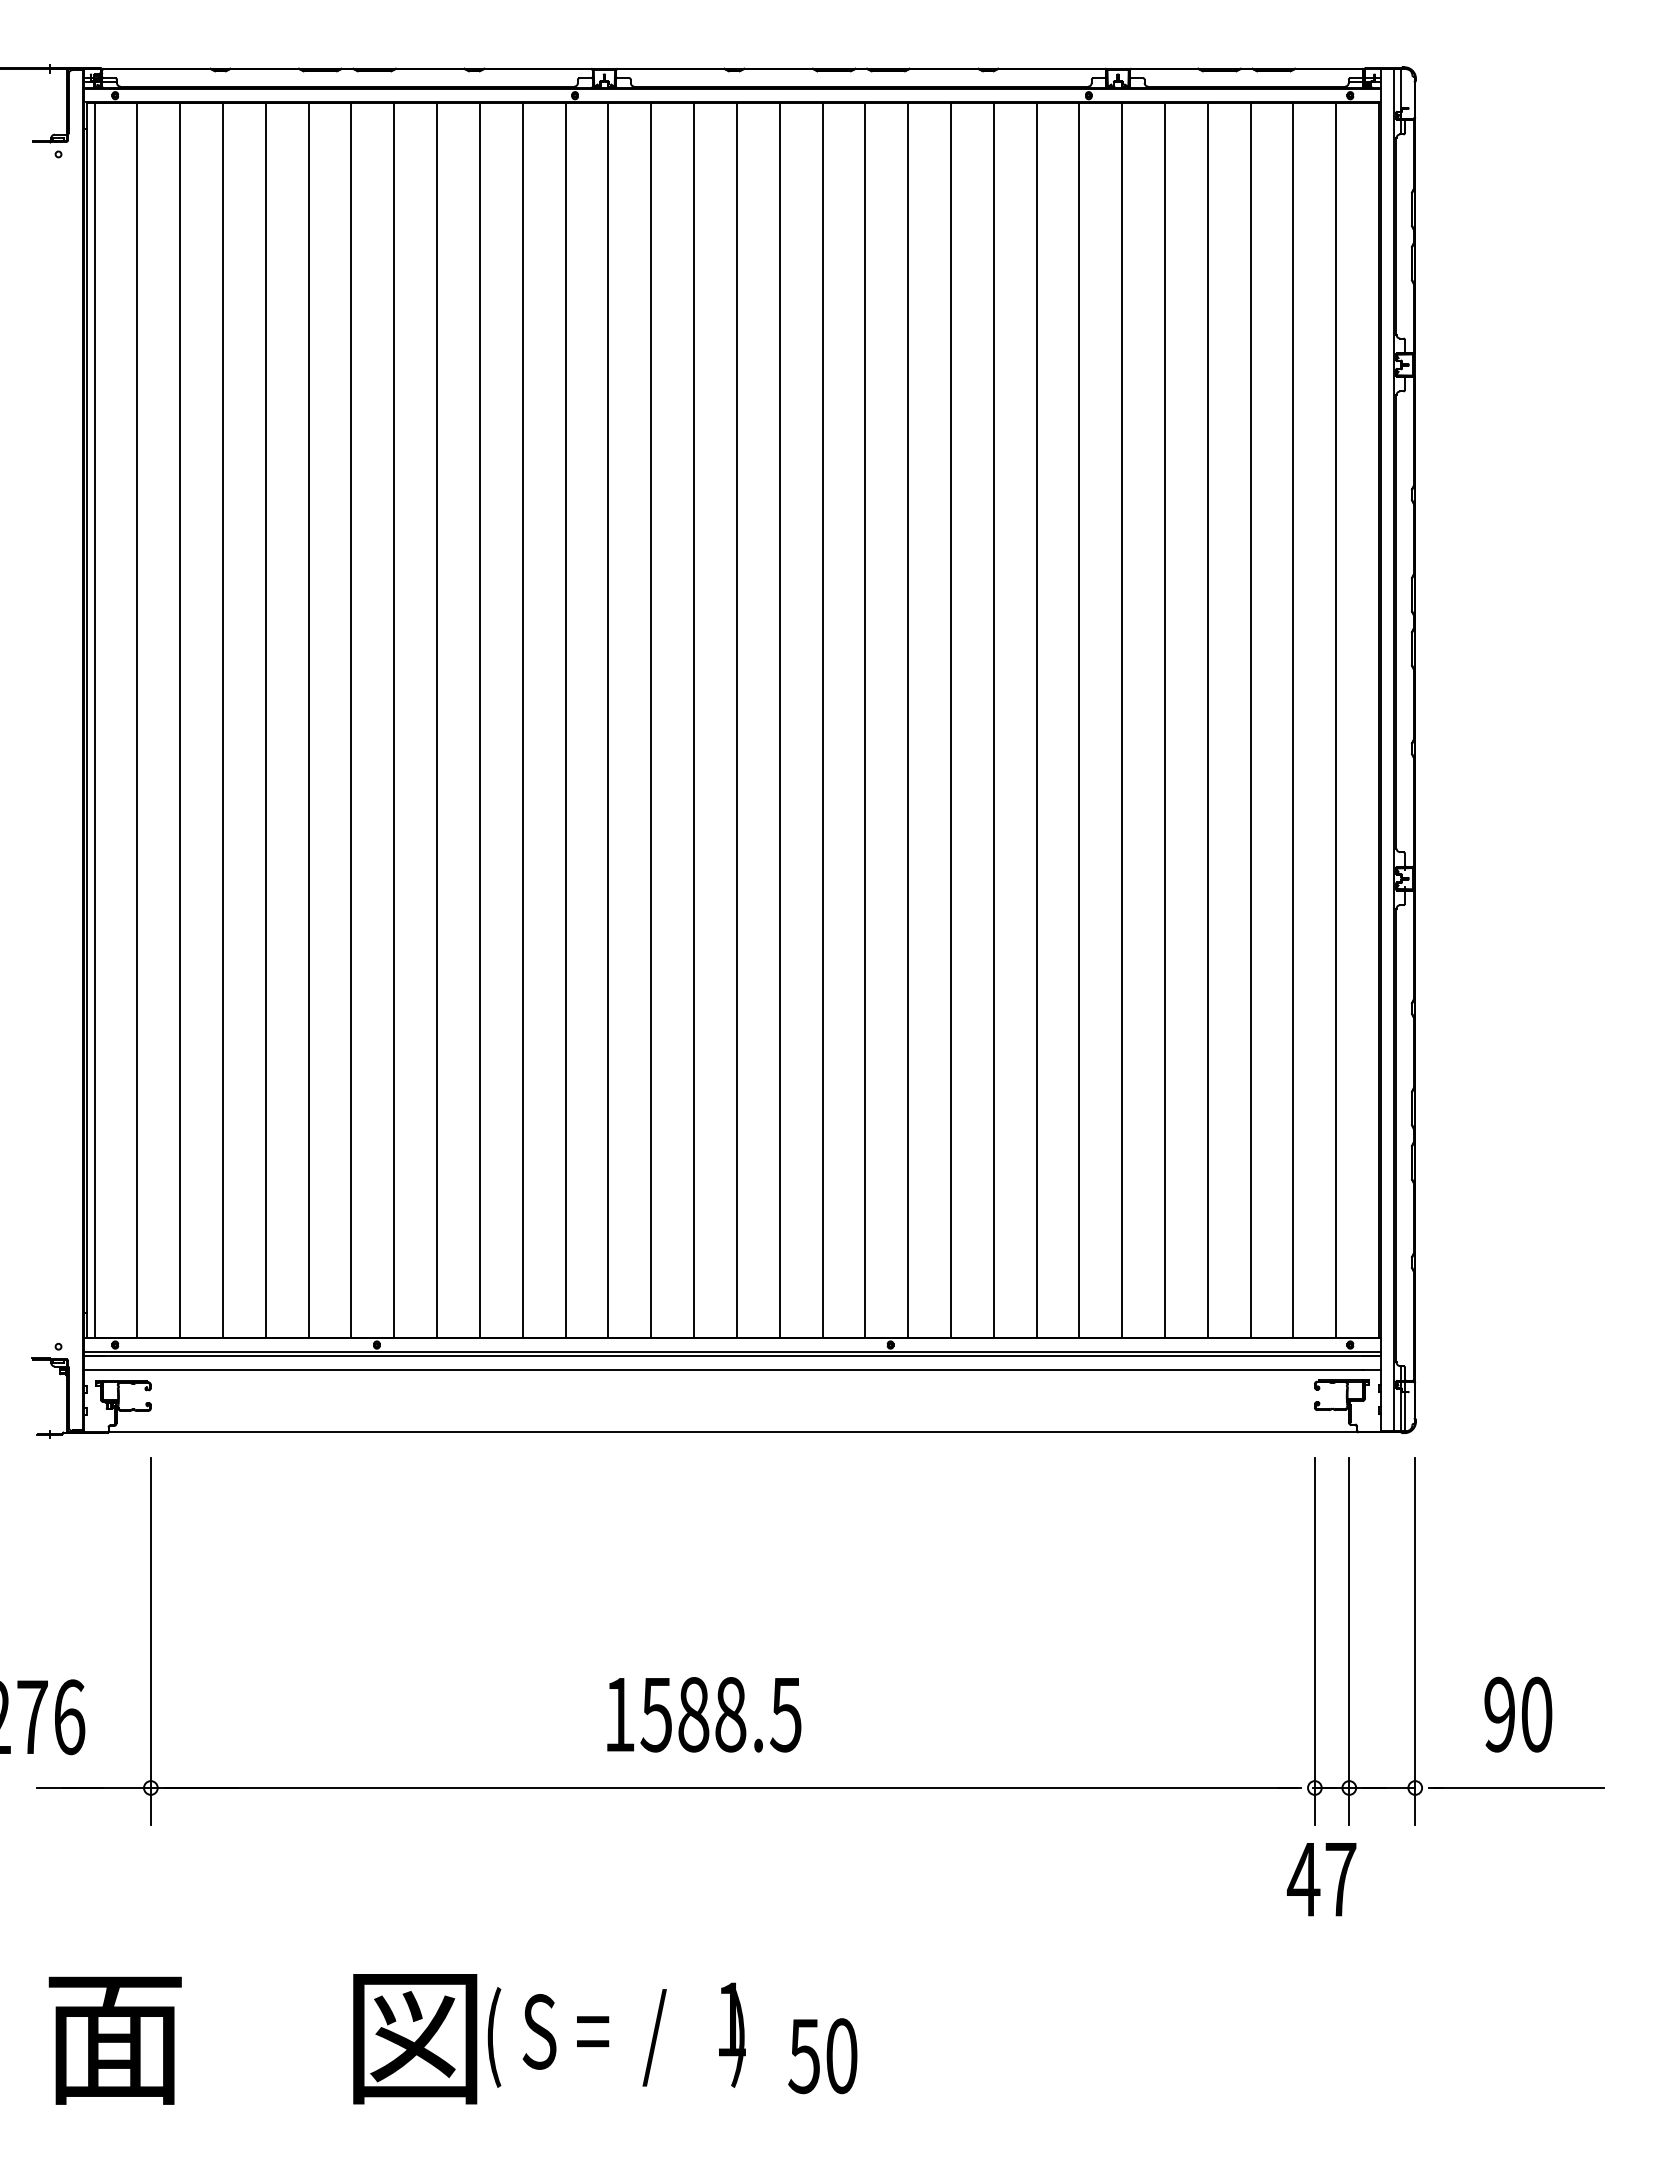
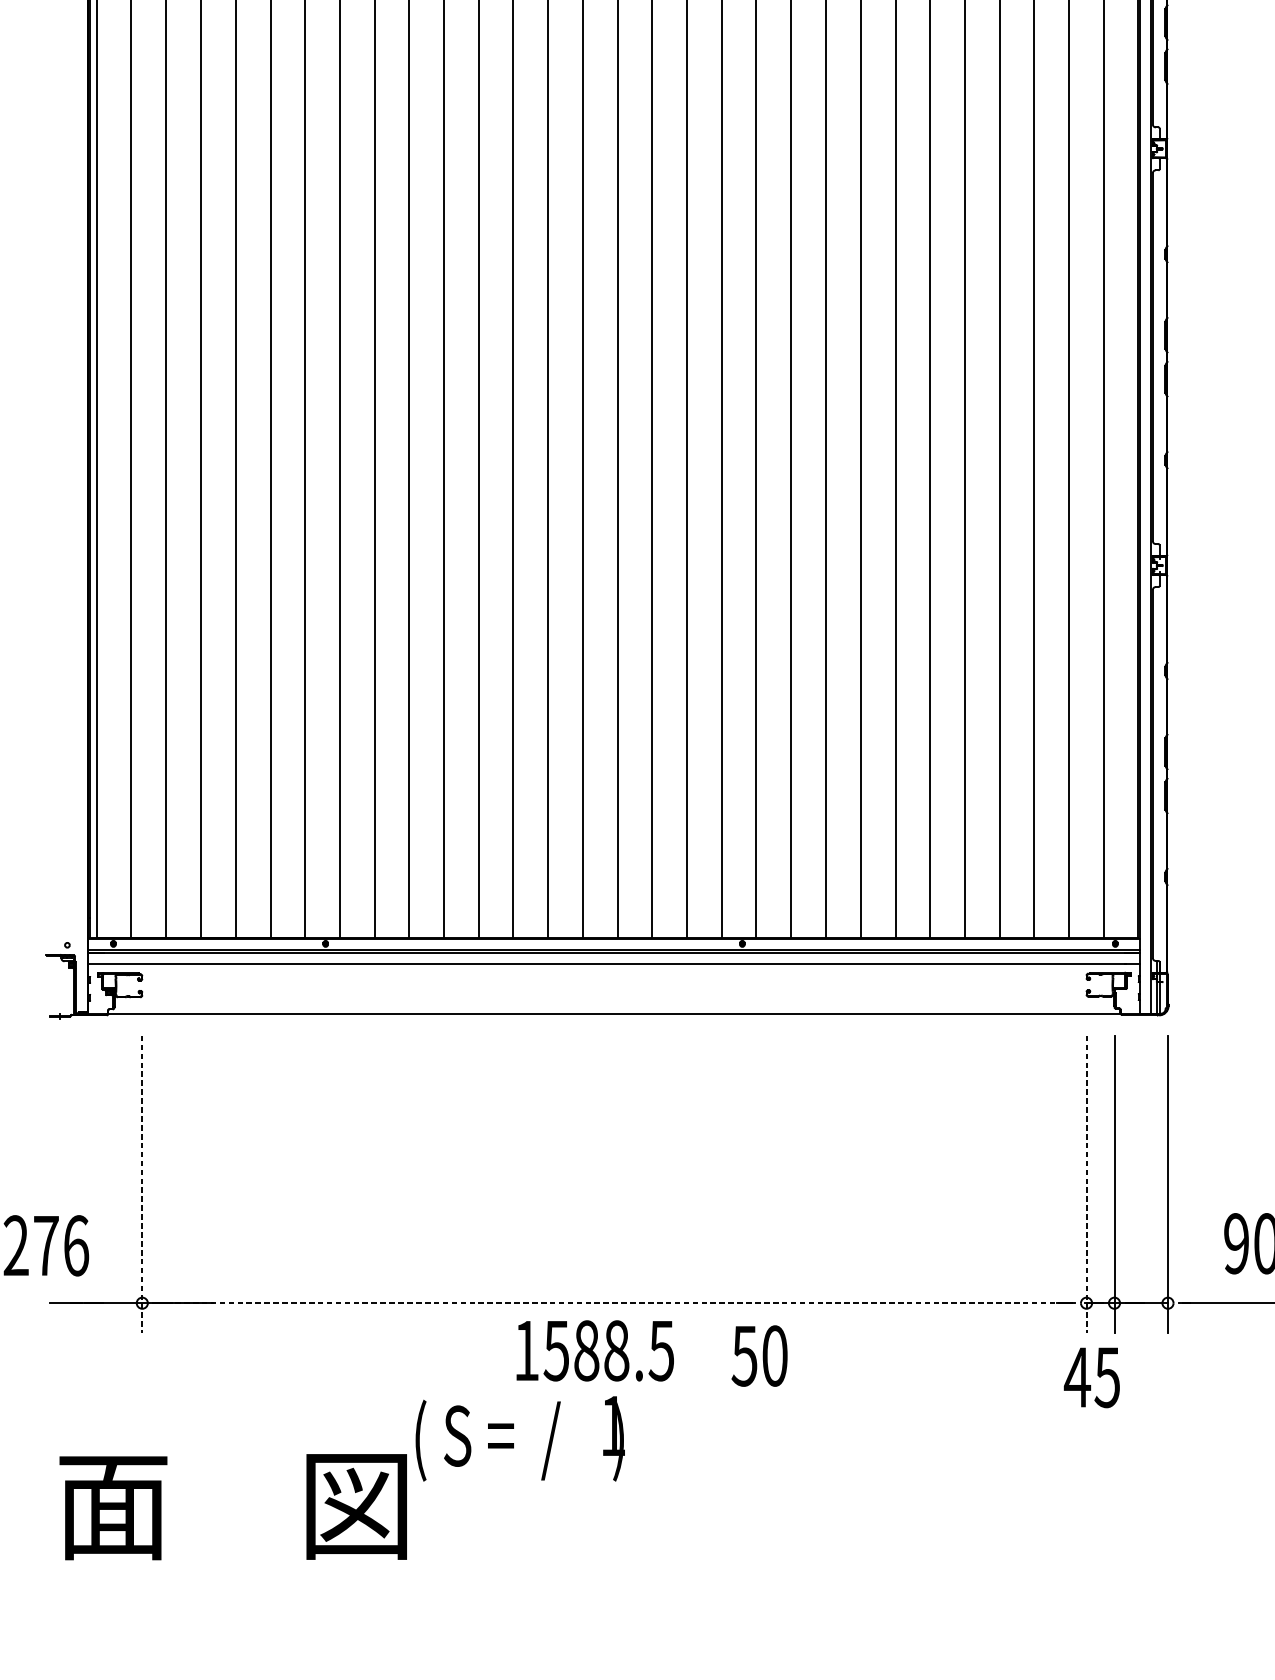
line: (150, 1641) -> (142, 1184), solid -> dashed
line: (1314, 1641) -> (1086, 1184), solid -> dashed
text: (704, 1714) -> (595, 1350), moved
line: (732, 1788) -> (614, 1303), solid -> dashed
text: (1340, 1880) -> (1107, 1378), 47 -> 45
text: (616, 2034) -> (520, 1438), moved
text: (822, 2056) -> (759, 1356), moved

